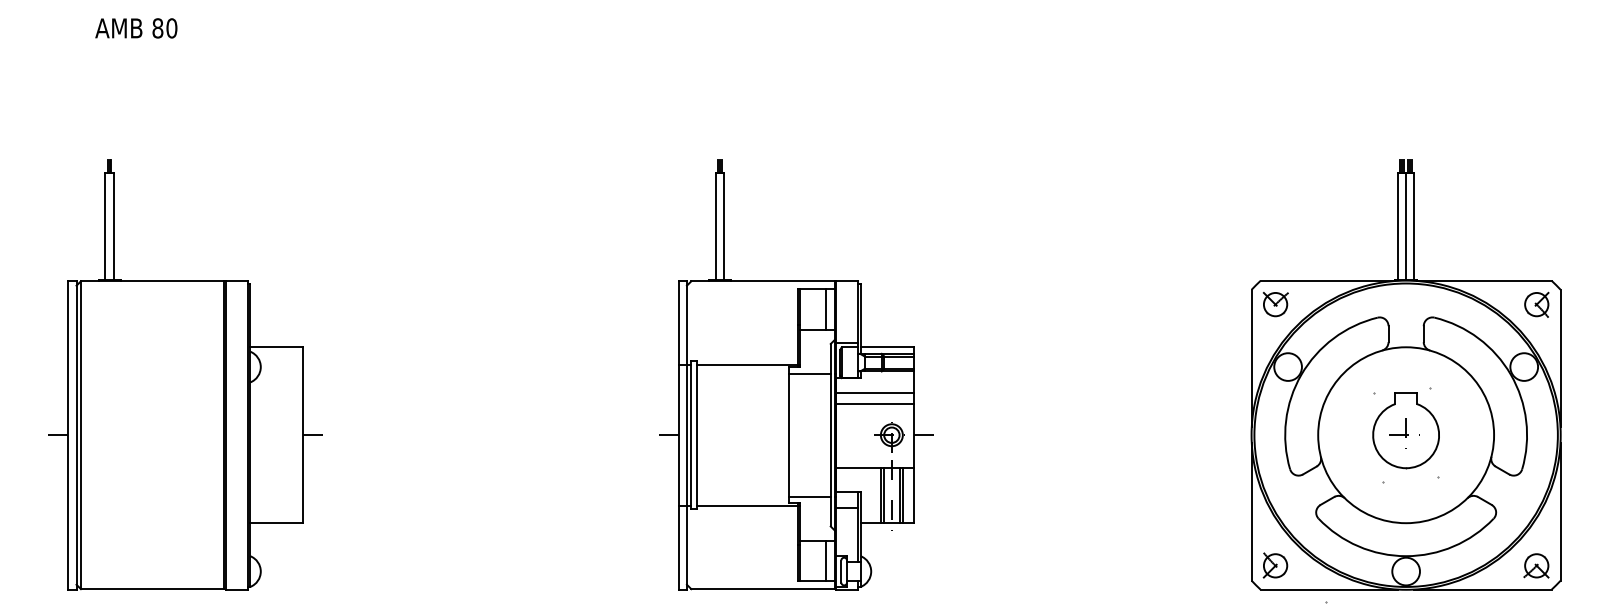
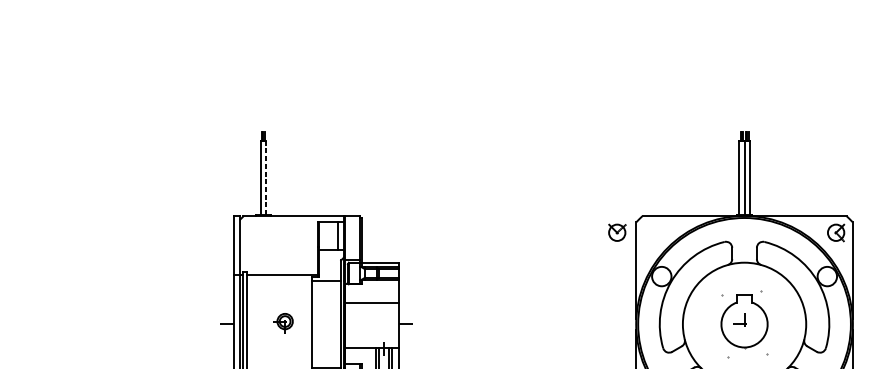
line: (723, 226) -> (265, 178), solid -> dashed
part: (1275, 304) -> (617, 232), moved
line: (874, 393) -> (371, 295), removed
part: (889, 437) -> (283, 323), moved

